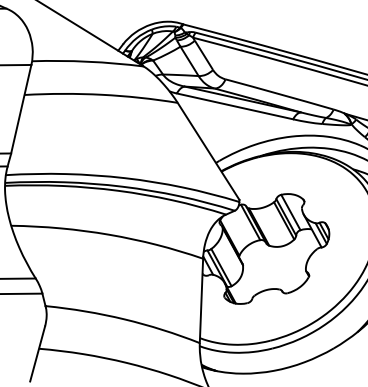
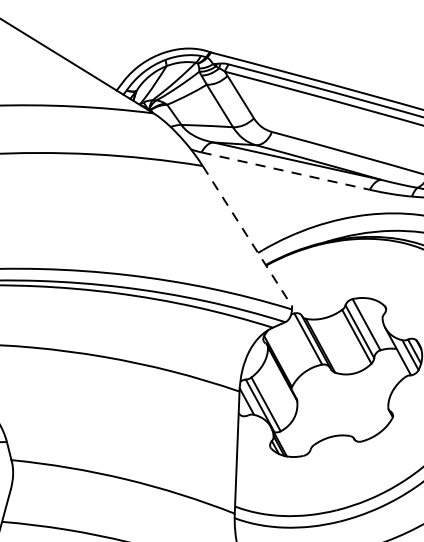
line: (235, 106) -> (286, 171), solid -> dashed
line: (208, 151) -> (247, 236), solid -> dashed

